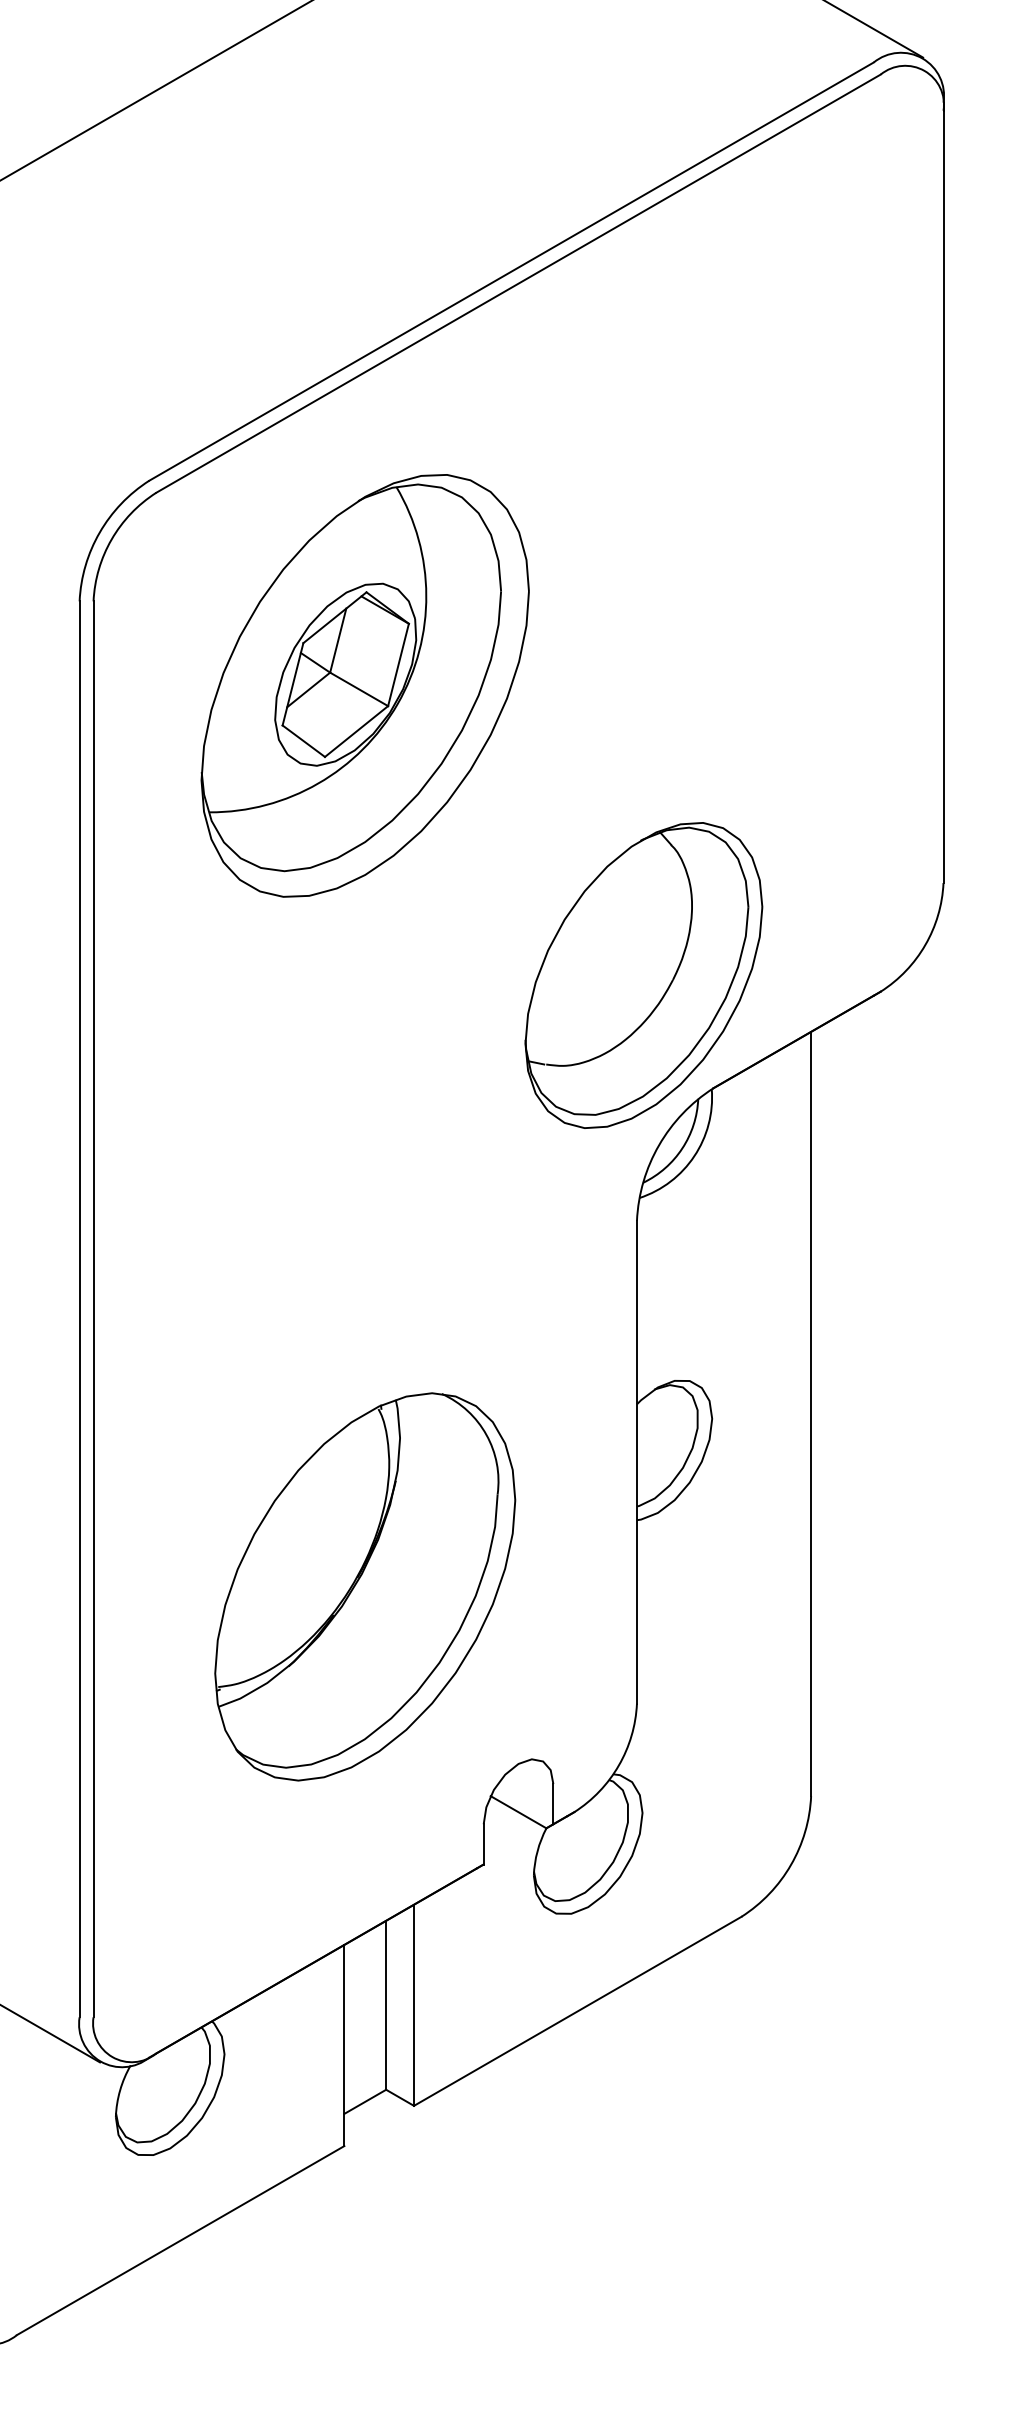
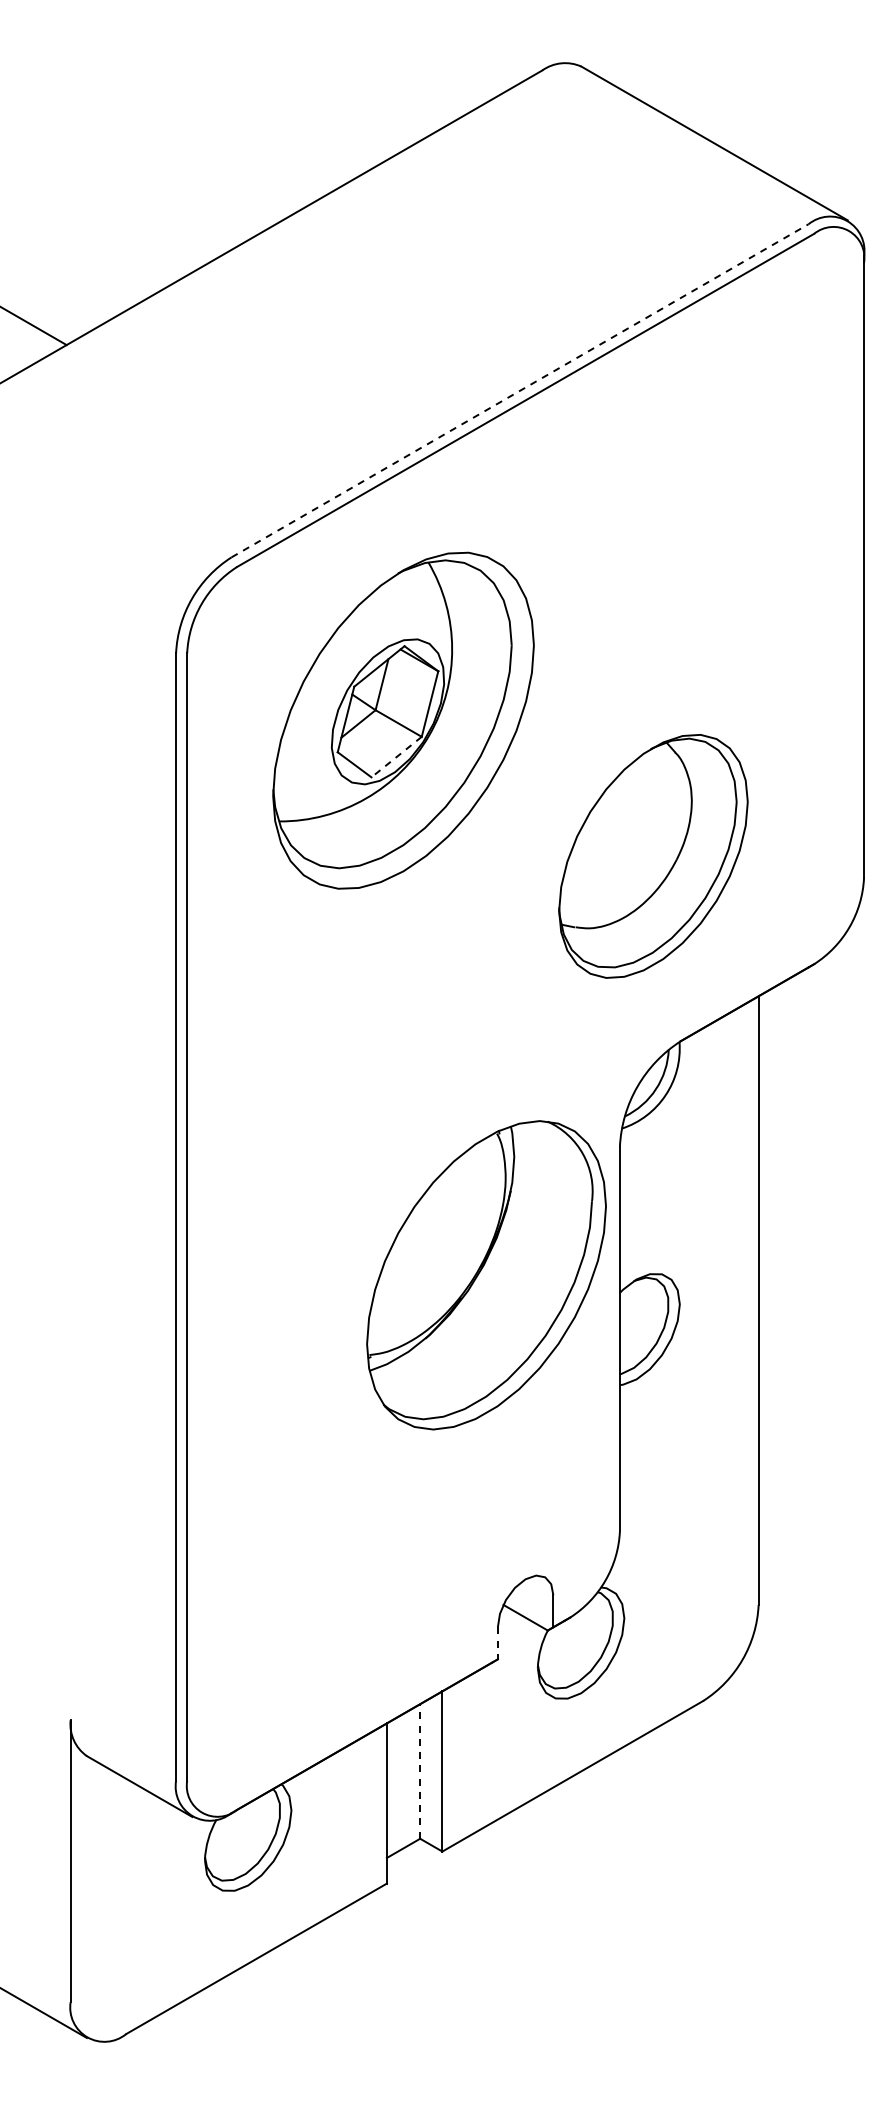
line: (512, 271) -> (520, 390), solid -> dashed
line: (356, 732) -> (396, 757), solid -> dashed
part: (643, 975) -> (653, 856), moved
part: (365, 1587) -> (486, 1275), moved
line: (483, 1844) -> (497, 1643), solid -> dashed
line: (386, 2004) -> (420, 1770), solid -> dashed

